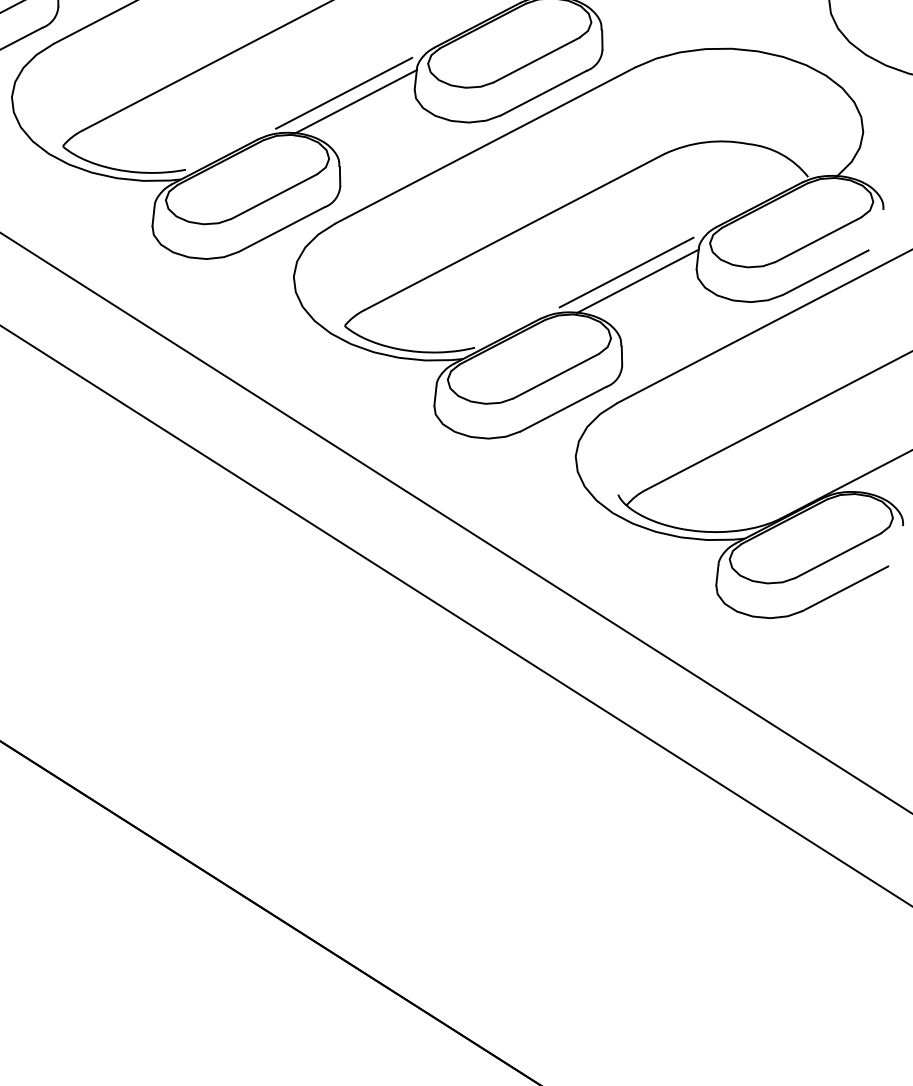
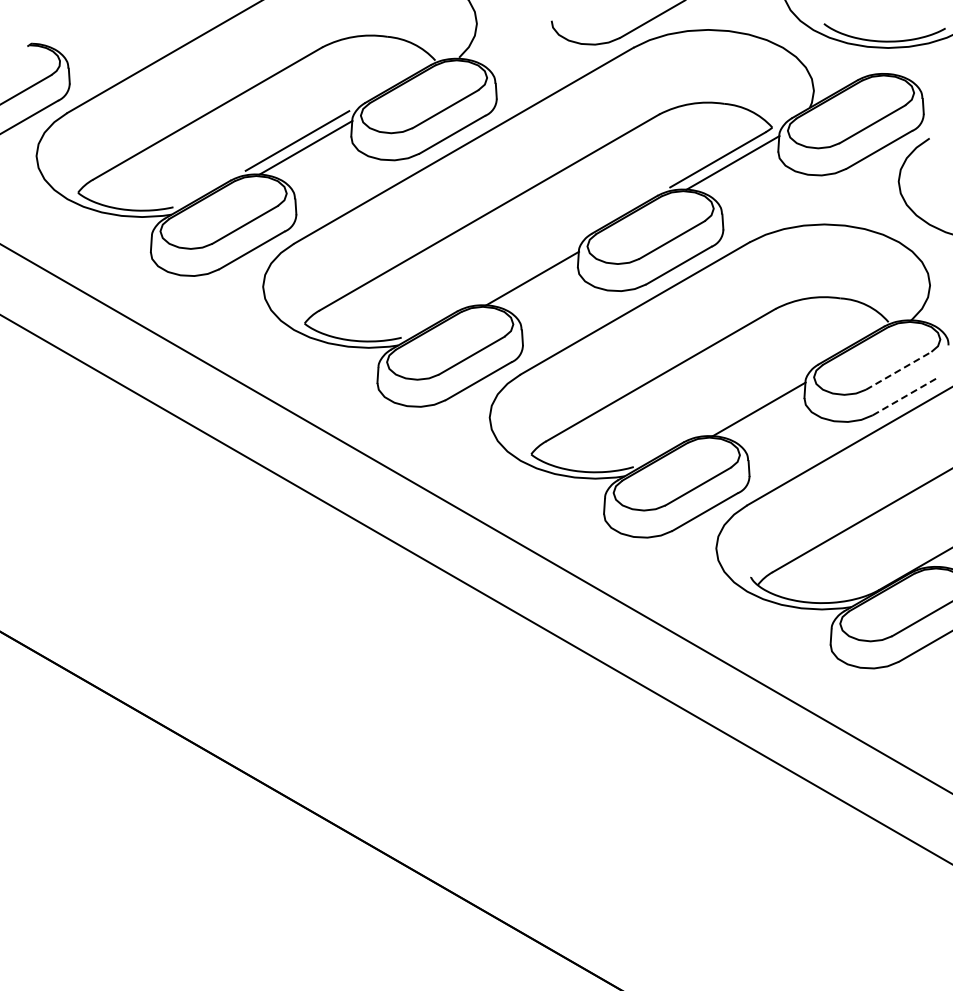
line: (343, 93) -> (522, 272), removed
line: (818, 239) -> (898, 370), solid -> dashed
line: (626, 271) -> (749, 402), removed
line: (825, 272) -> (905, 396), solid -> dashed

